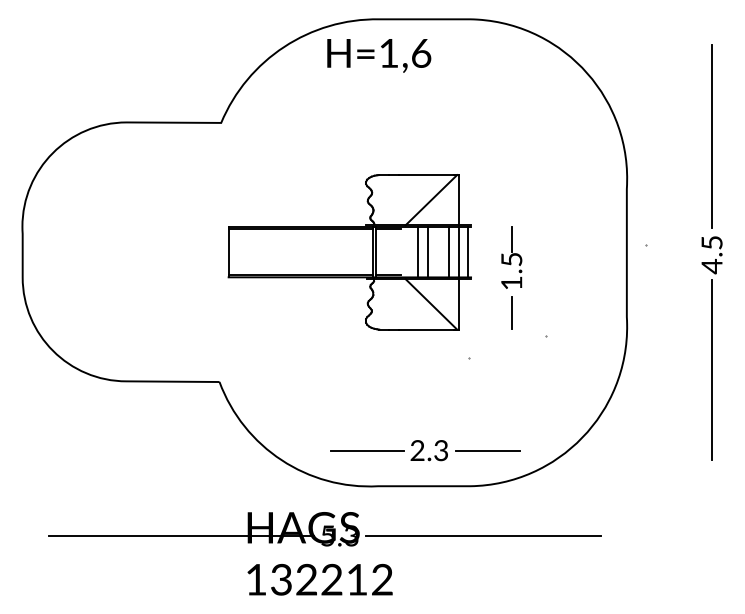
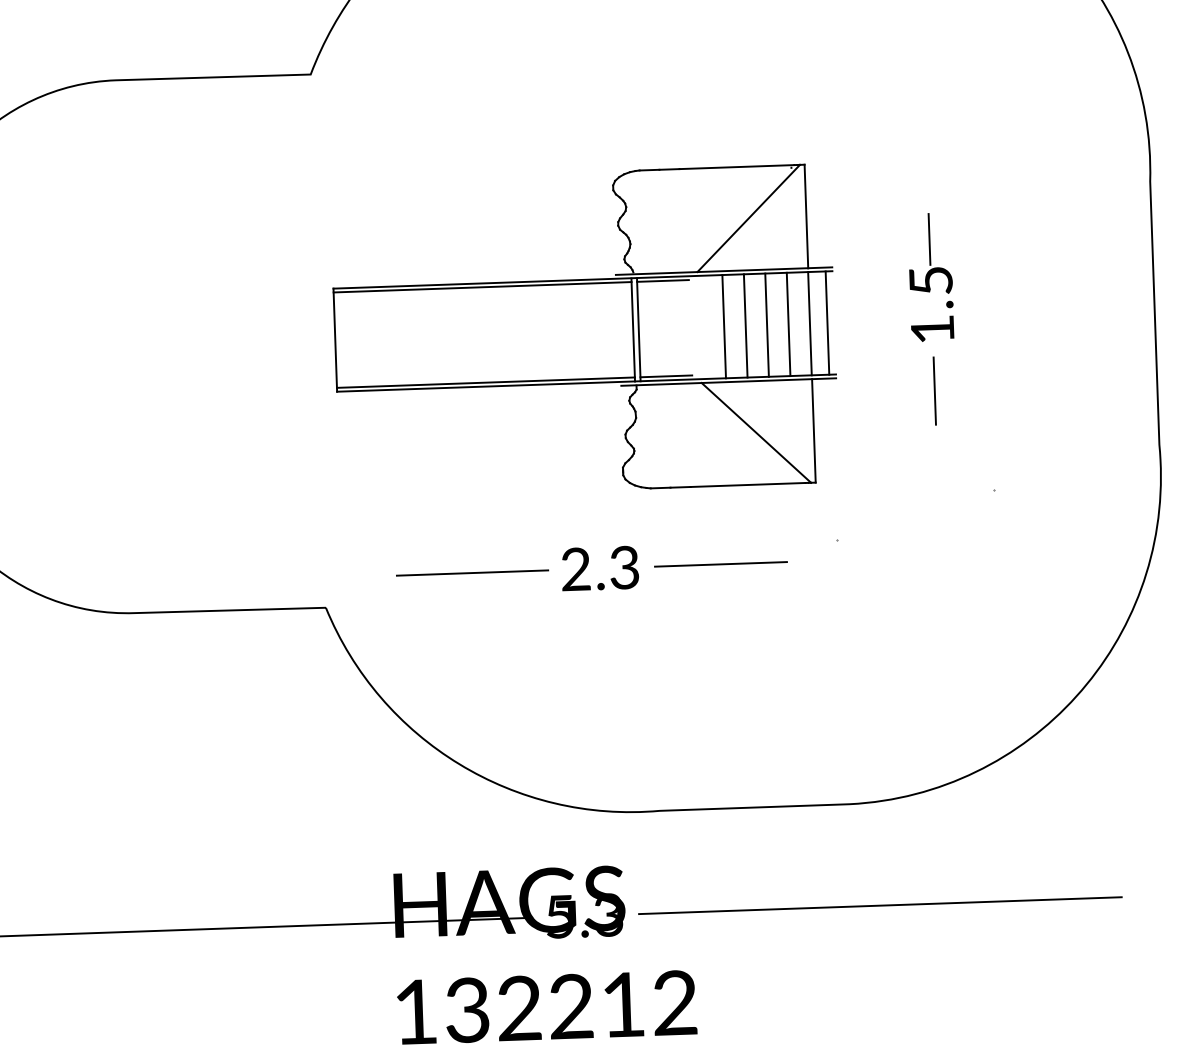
line: (438, 252) -> (767, 325), added
part: (511, 277) -> (931, 317), moved
part: (425, 450) -> (592, 568), moved

